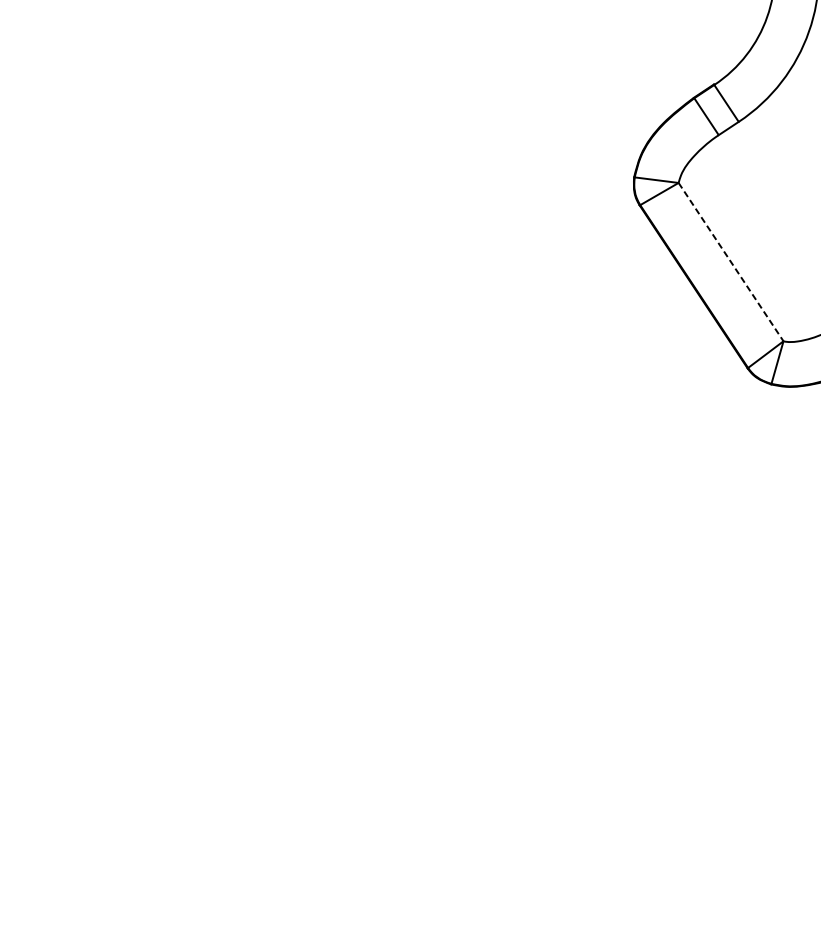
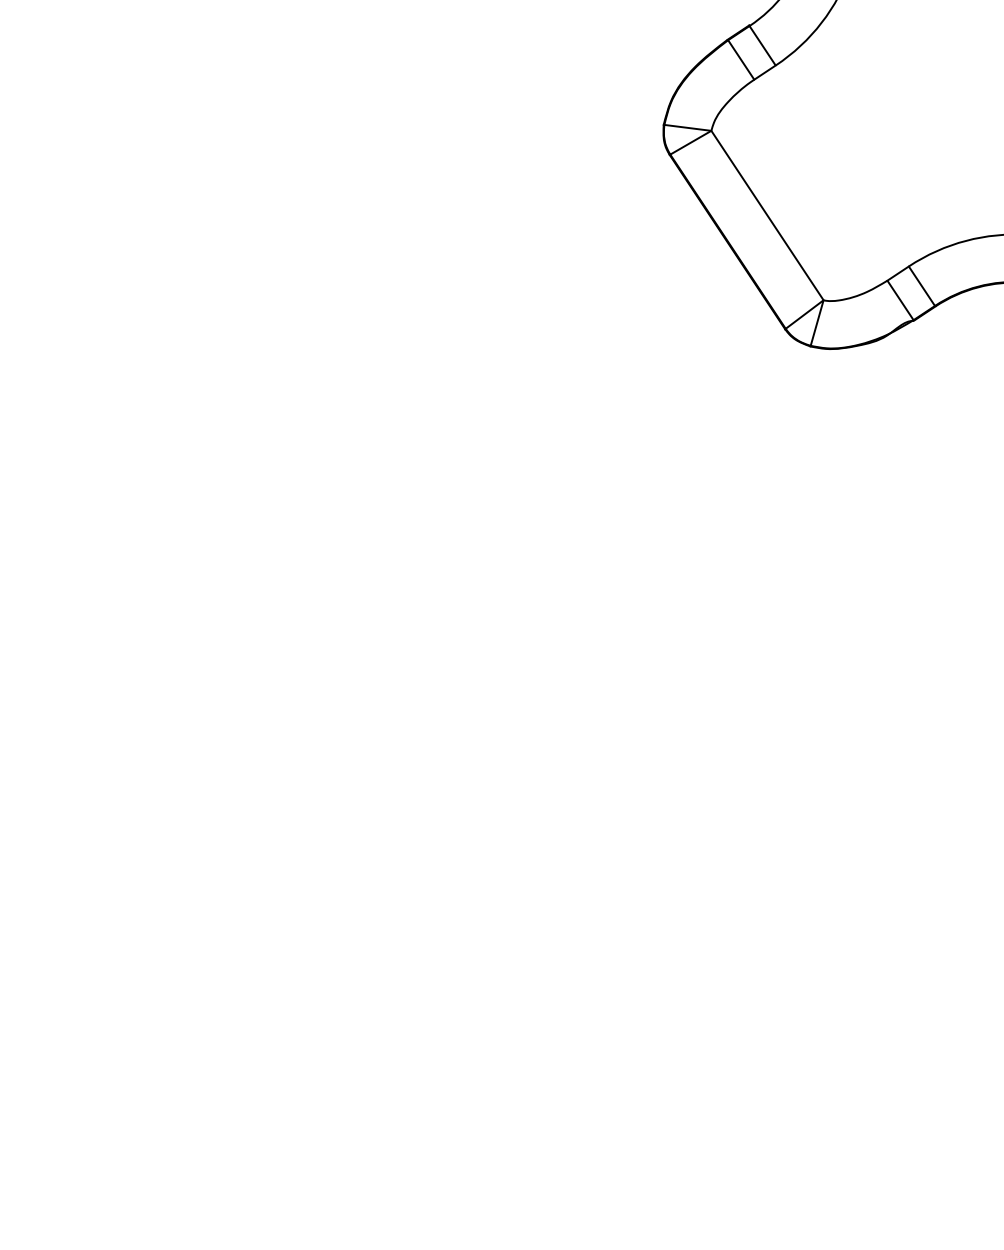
line: (731, 262) -> (767, 215), dashed -> solid

